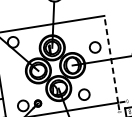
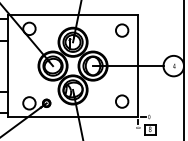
circle: (95, 47) -> (122, 30), moved
line: (111, 59) -> (138, 66), dashed -> solid
circle: (84, 94) -> (122, 101), moved

